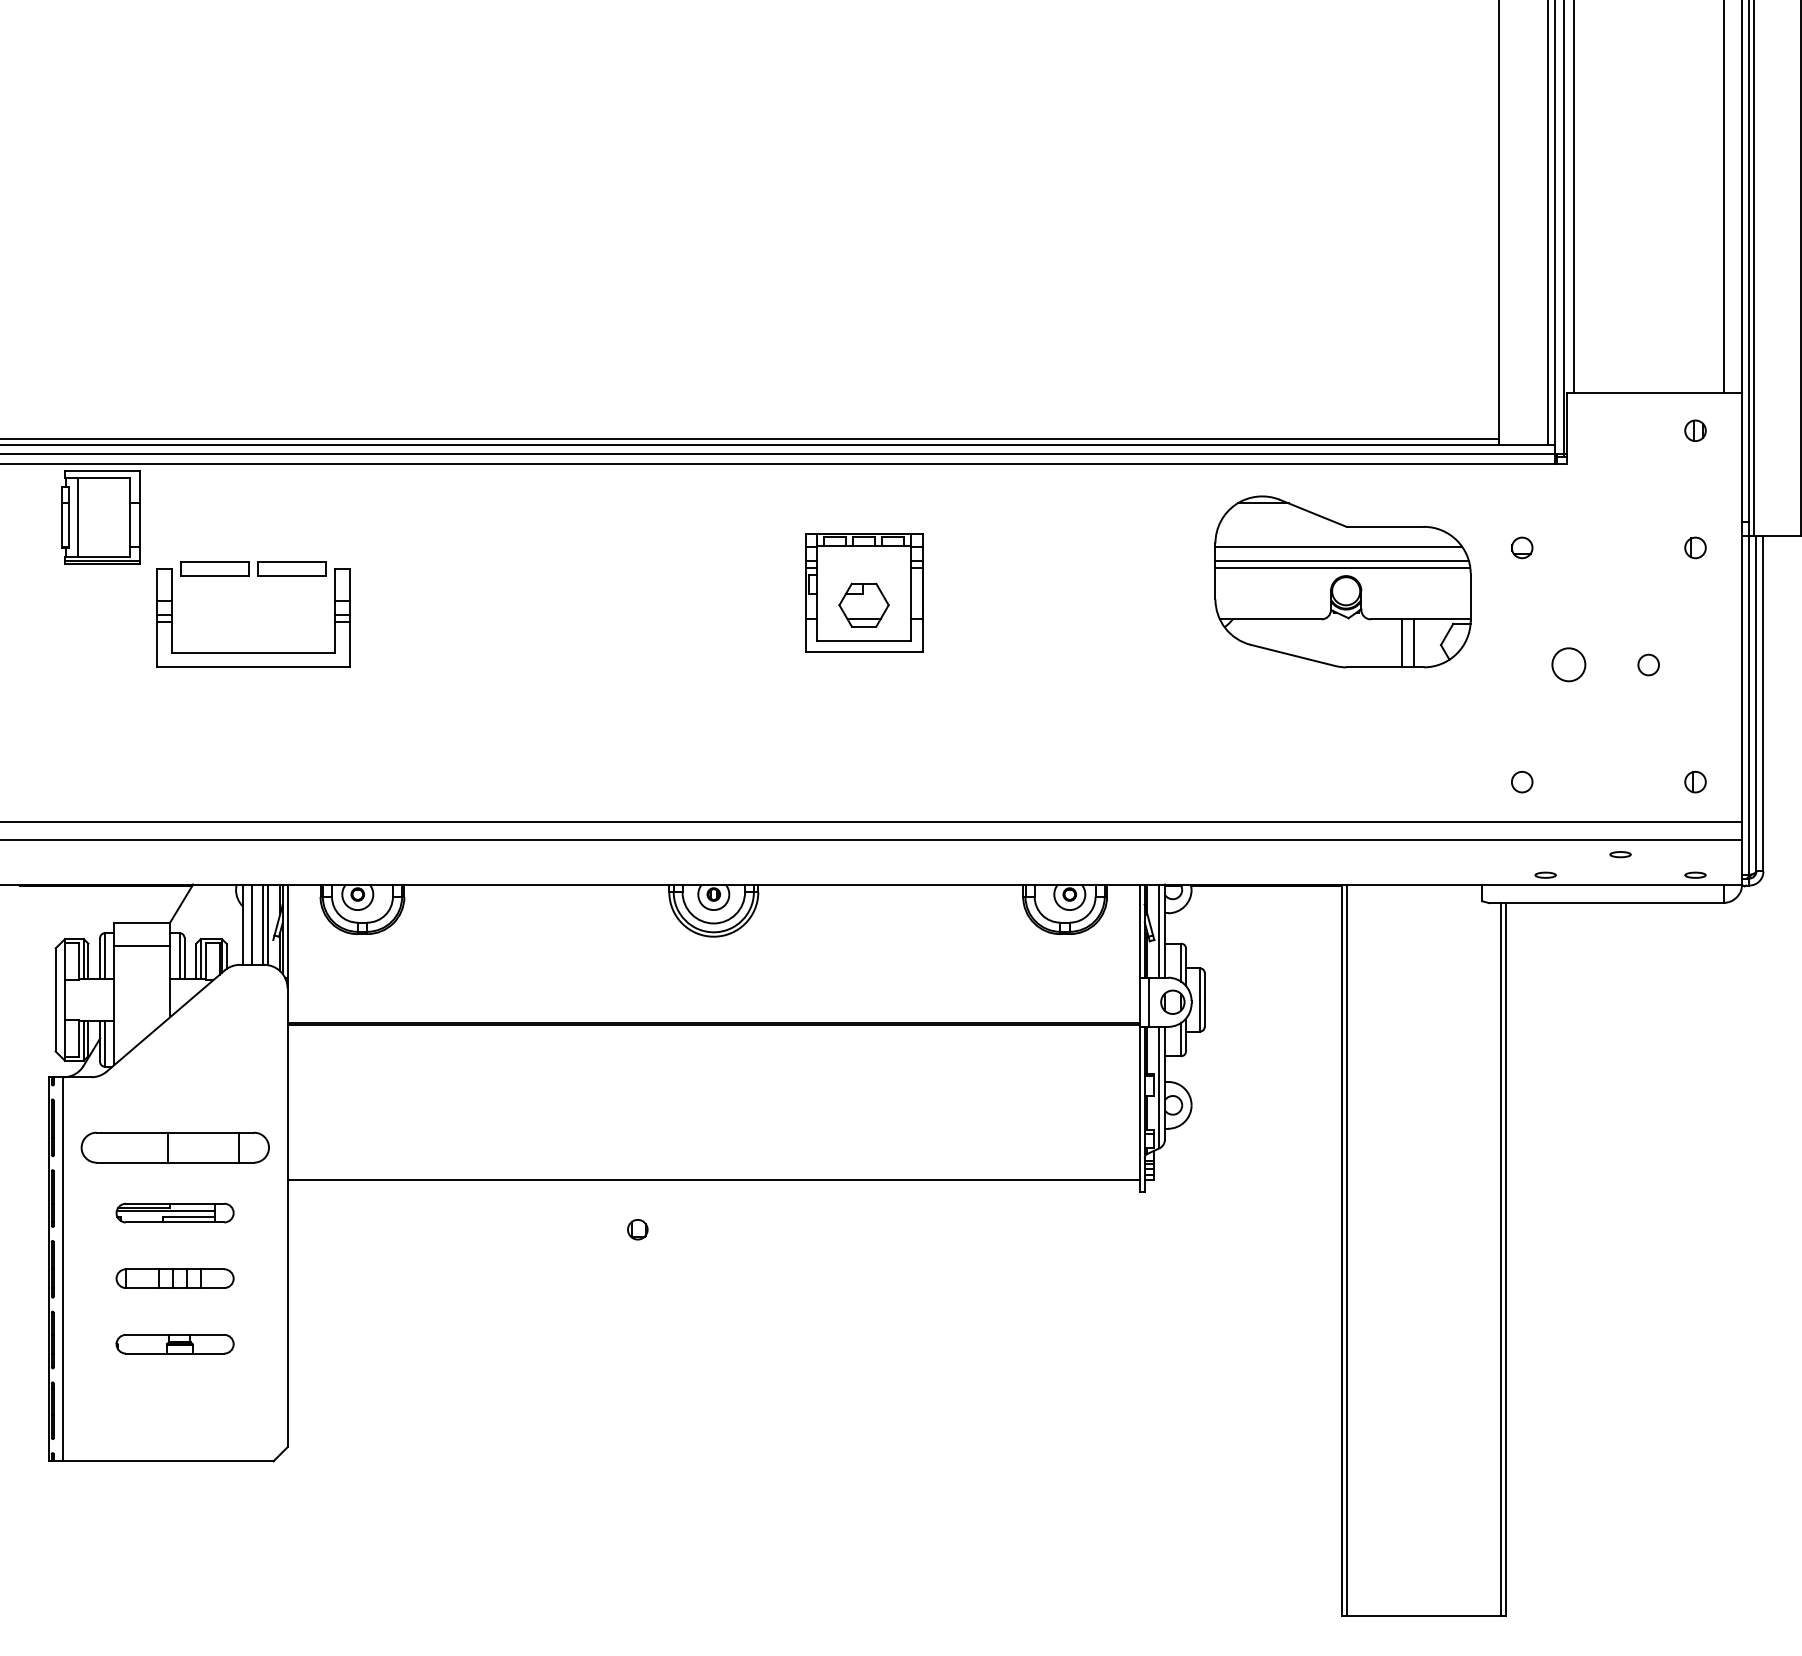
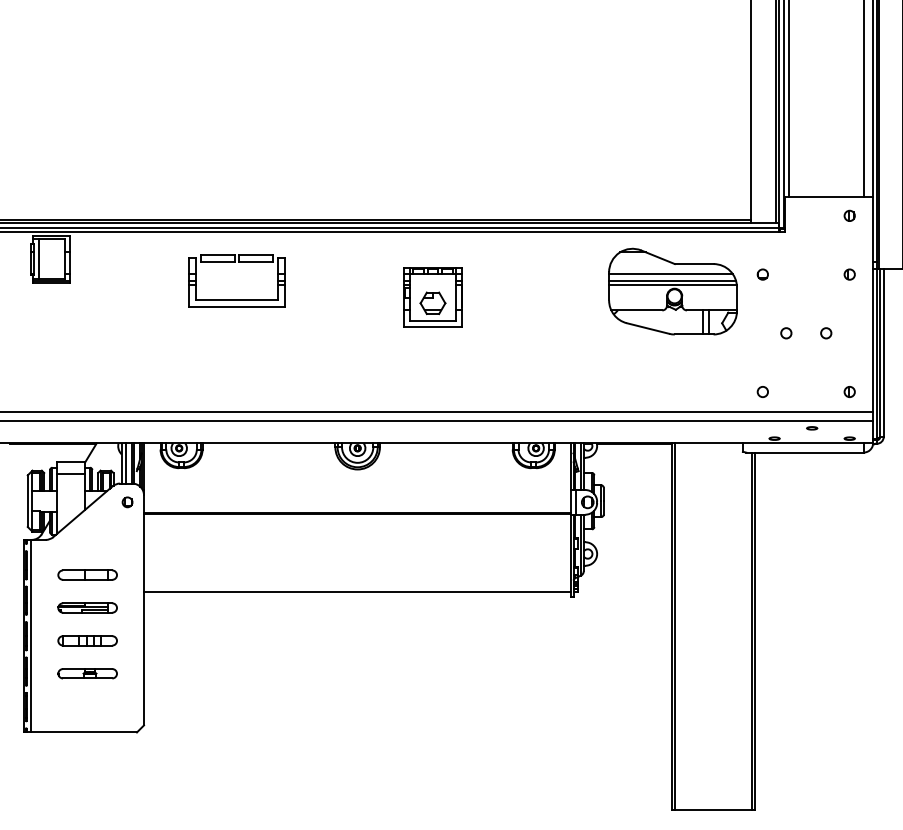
part: (250, 577) -> (235, 262), moved
circle: (1569, 665) -> (786, 333), size x0.62
part: (174, 1146) -> (87, 574), size x0.62
part: (637, 1230) -> (127, 502), moved

